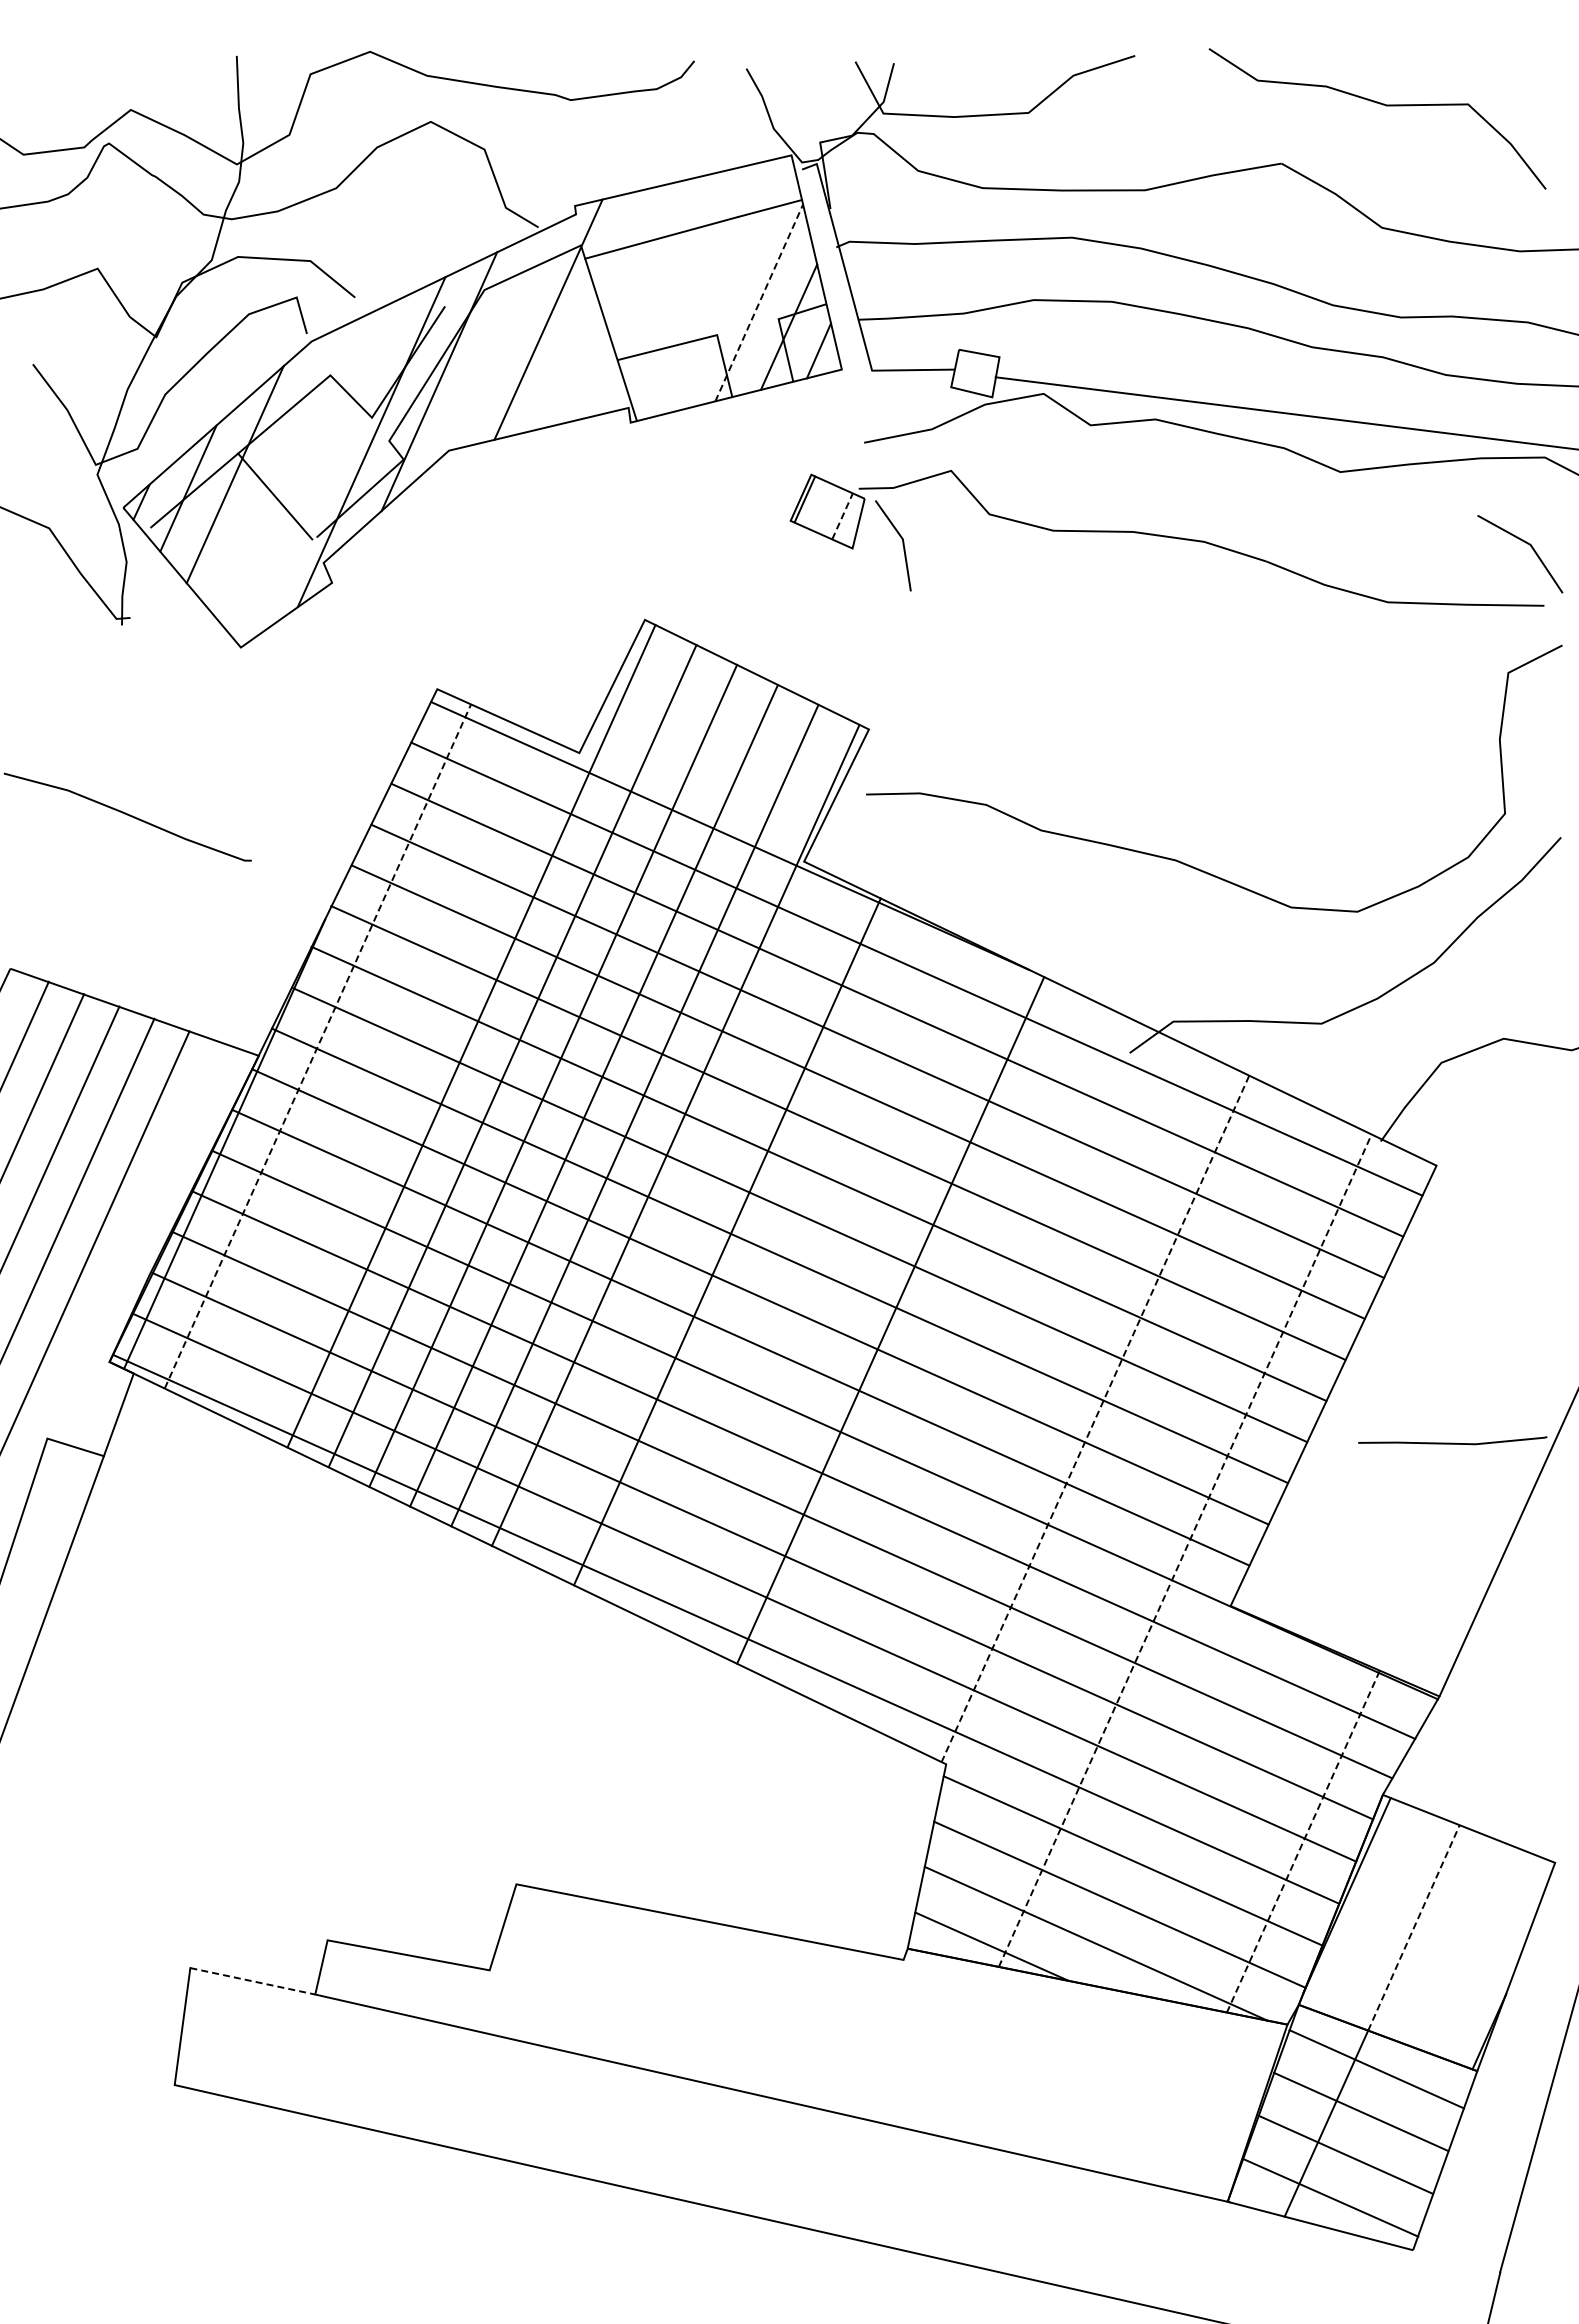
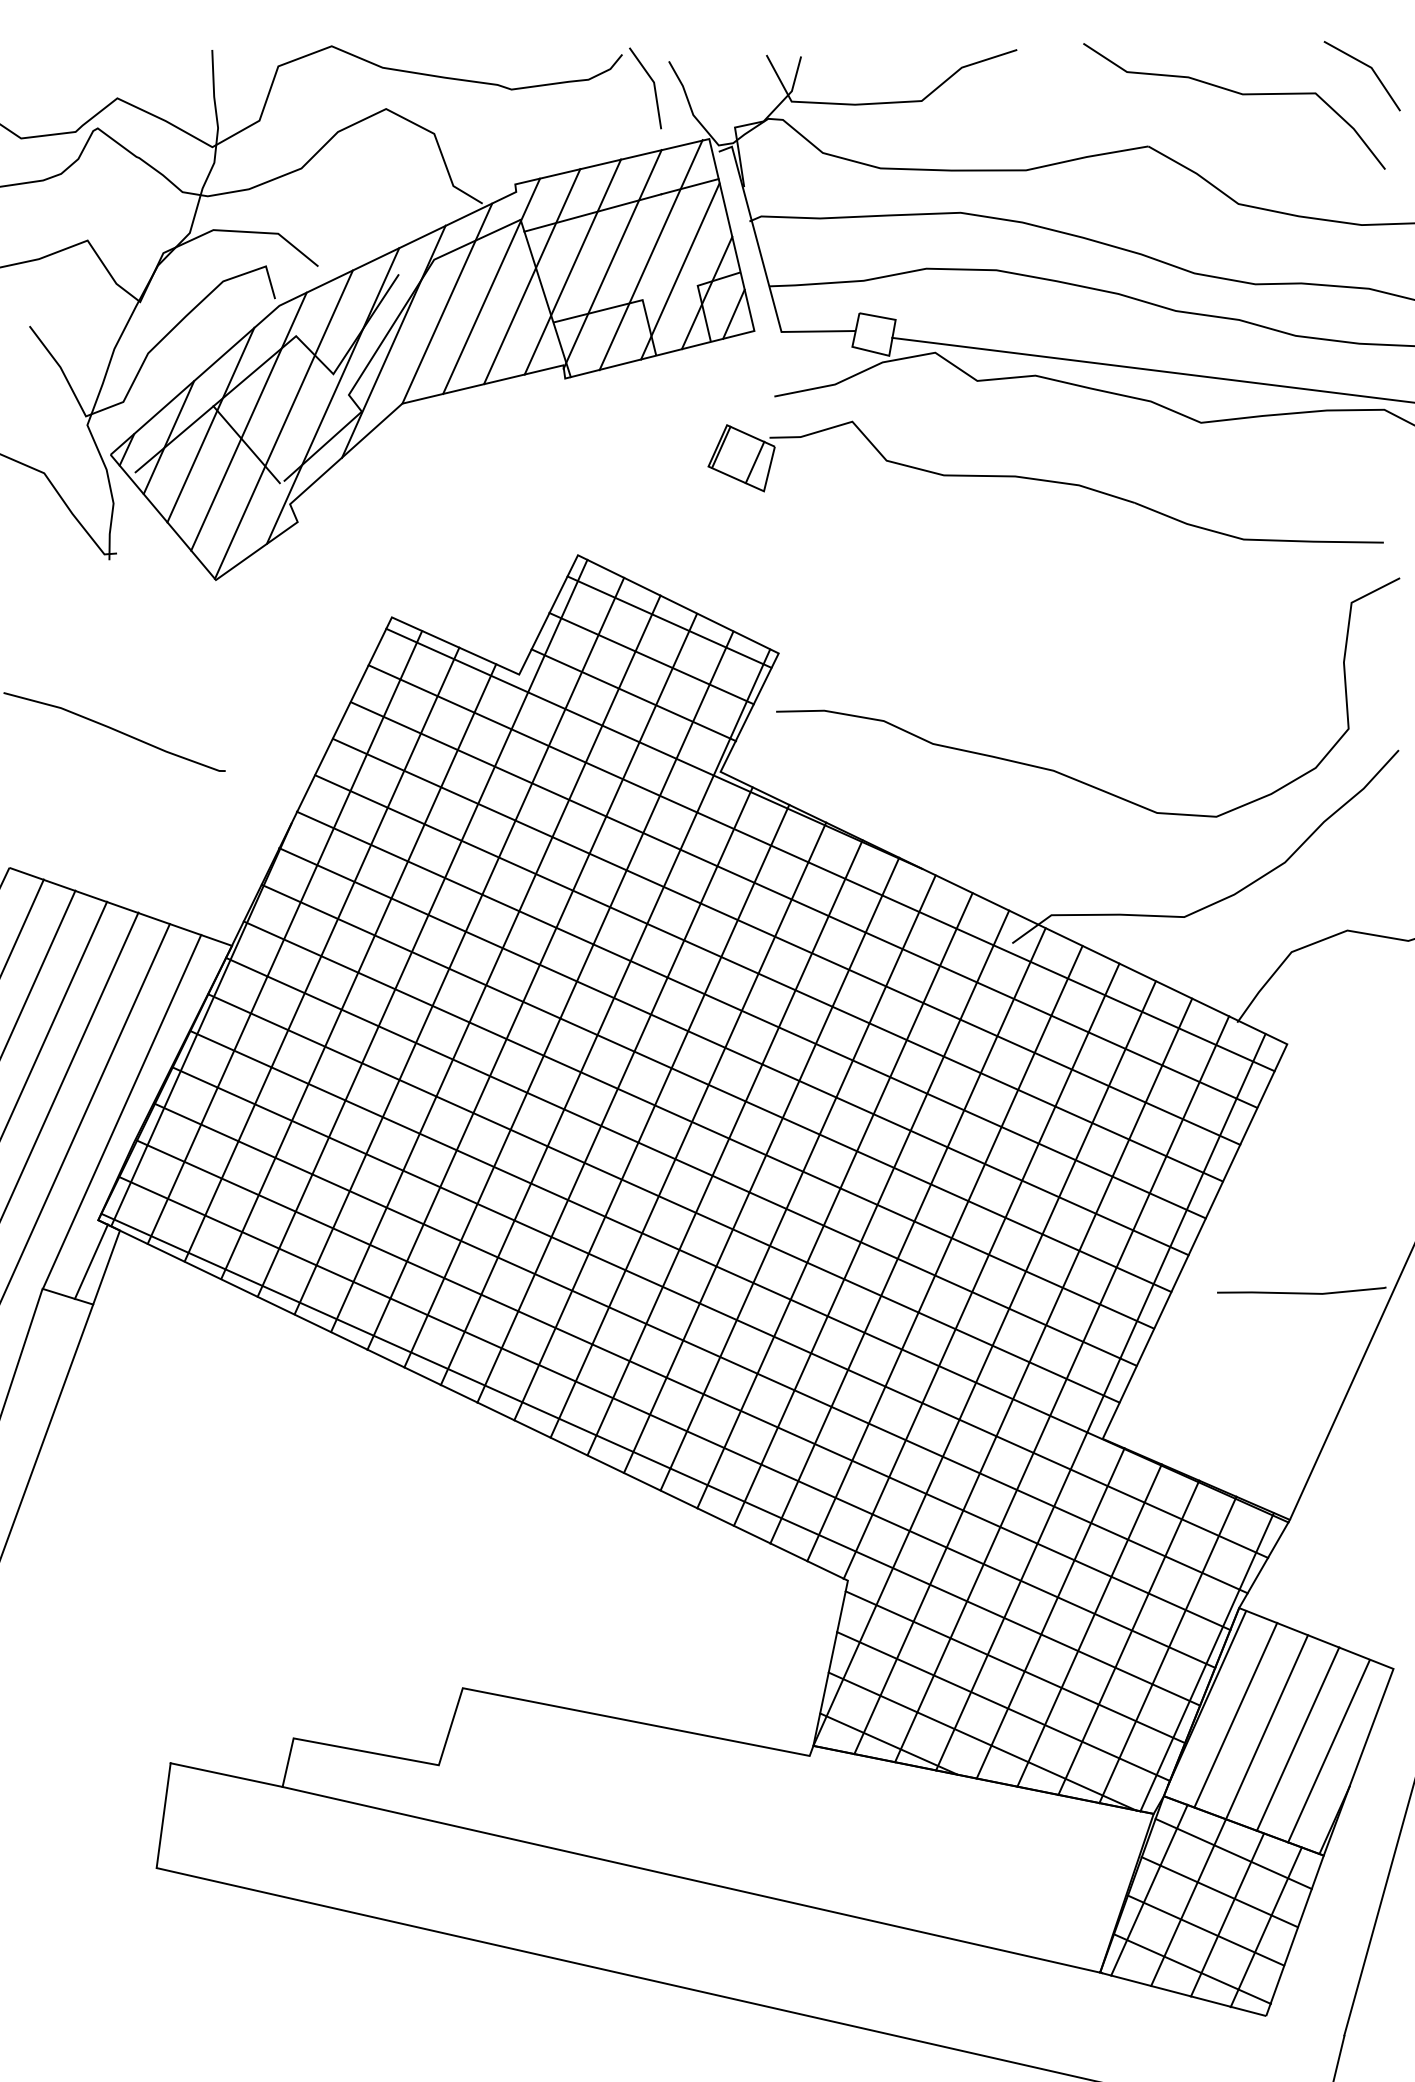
line: (726, 284) -> (651, 254), added
line: (683, 289) -> (612, 259), added
line: (639, 298) -> (573, 267), added
line: (759, 303) -> (680, 271), dashed -> solid
line: (593, 308) -> (531, 276), added
line: (499, 338) -> (447, 303), added
line: (277, 470) -> (248, 421), added
line: (316, 474) -> (283, 424), added
line: (842, 515) -> (754, 461), dashed -> solid
line: (1525, 543) -> (1366, 66), moved
line: (902, 545) -> (653, 88), moved
line: (746, 694) -> (668, 622), added
line: (727, 735) -> (651, 658), added
line: (707, 775) -> (634, 694), added
line: (317, 1046) -> (284, 937), dashed -> solid
line: (359, 1065) -> (322, 954), added
line: (399, 1084) -> (358, 971), added
line: (685, 1222) -> (614, 1095), added
line: (135, 1240) -> (121, 1111), added
line: (768, 1261) -> (688, 1130), added
line: (808, 1281) -> (724, 1148), added
line: (849, 1300) -> (761, 1165), added
line: (931, 1339) -> (834, 1200), added
line: (972, 1359) -> (871, 1217), added
line: (1012, 1379) -> (907, 1235), added
line: (1054, 1398) -> (944, 1252), added
line: (101, 1407) -> (91, 1260), added
line: (1095, 1418) -> (981, 1270), dashed -> solid
line: (1098, 1521) -> (984, 1363), added
line: (1141, 1535) -> (1022, 1375), added
line: (1185, 1550) -> (1062, 1389), dashed -> solid
line: (1228, 1565) -> (1100, 1402), added
line: (1172, 1800) -> (1050, 1613), added
line: (1215, 1814) -> (1089, 1625), added
line: (1259, 1827) -> (1128, 1637), added
line: (1303, 1841) -> (1168, 1649), dashed -> solid
line: (1346, 1855) -> (1206, 1662), added
line: (1378, 1914) -> (1235, 1715), added
line: (1414, 1927) -> (1267, 1726), dashed -> solid
line: (1448, 1940) -> (1297, 1738), added
line: (1482, 1954) -> (1328, 1751), added
line: (252, 1981) -> (226, 1775), dashed -> solid
line: (1282, 2109) -> (1149, 1889), added
line: (1369, 2137) -> (1227, 1915), added
line: (1412, 2151) -> (1265, 1927), added

